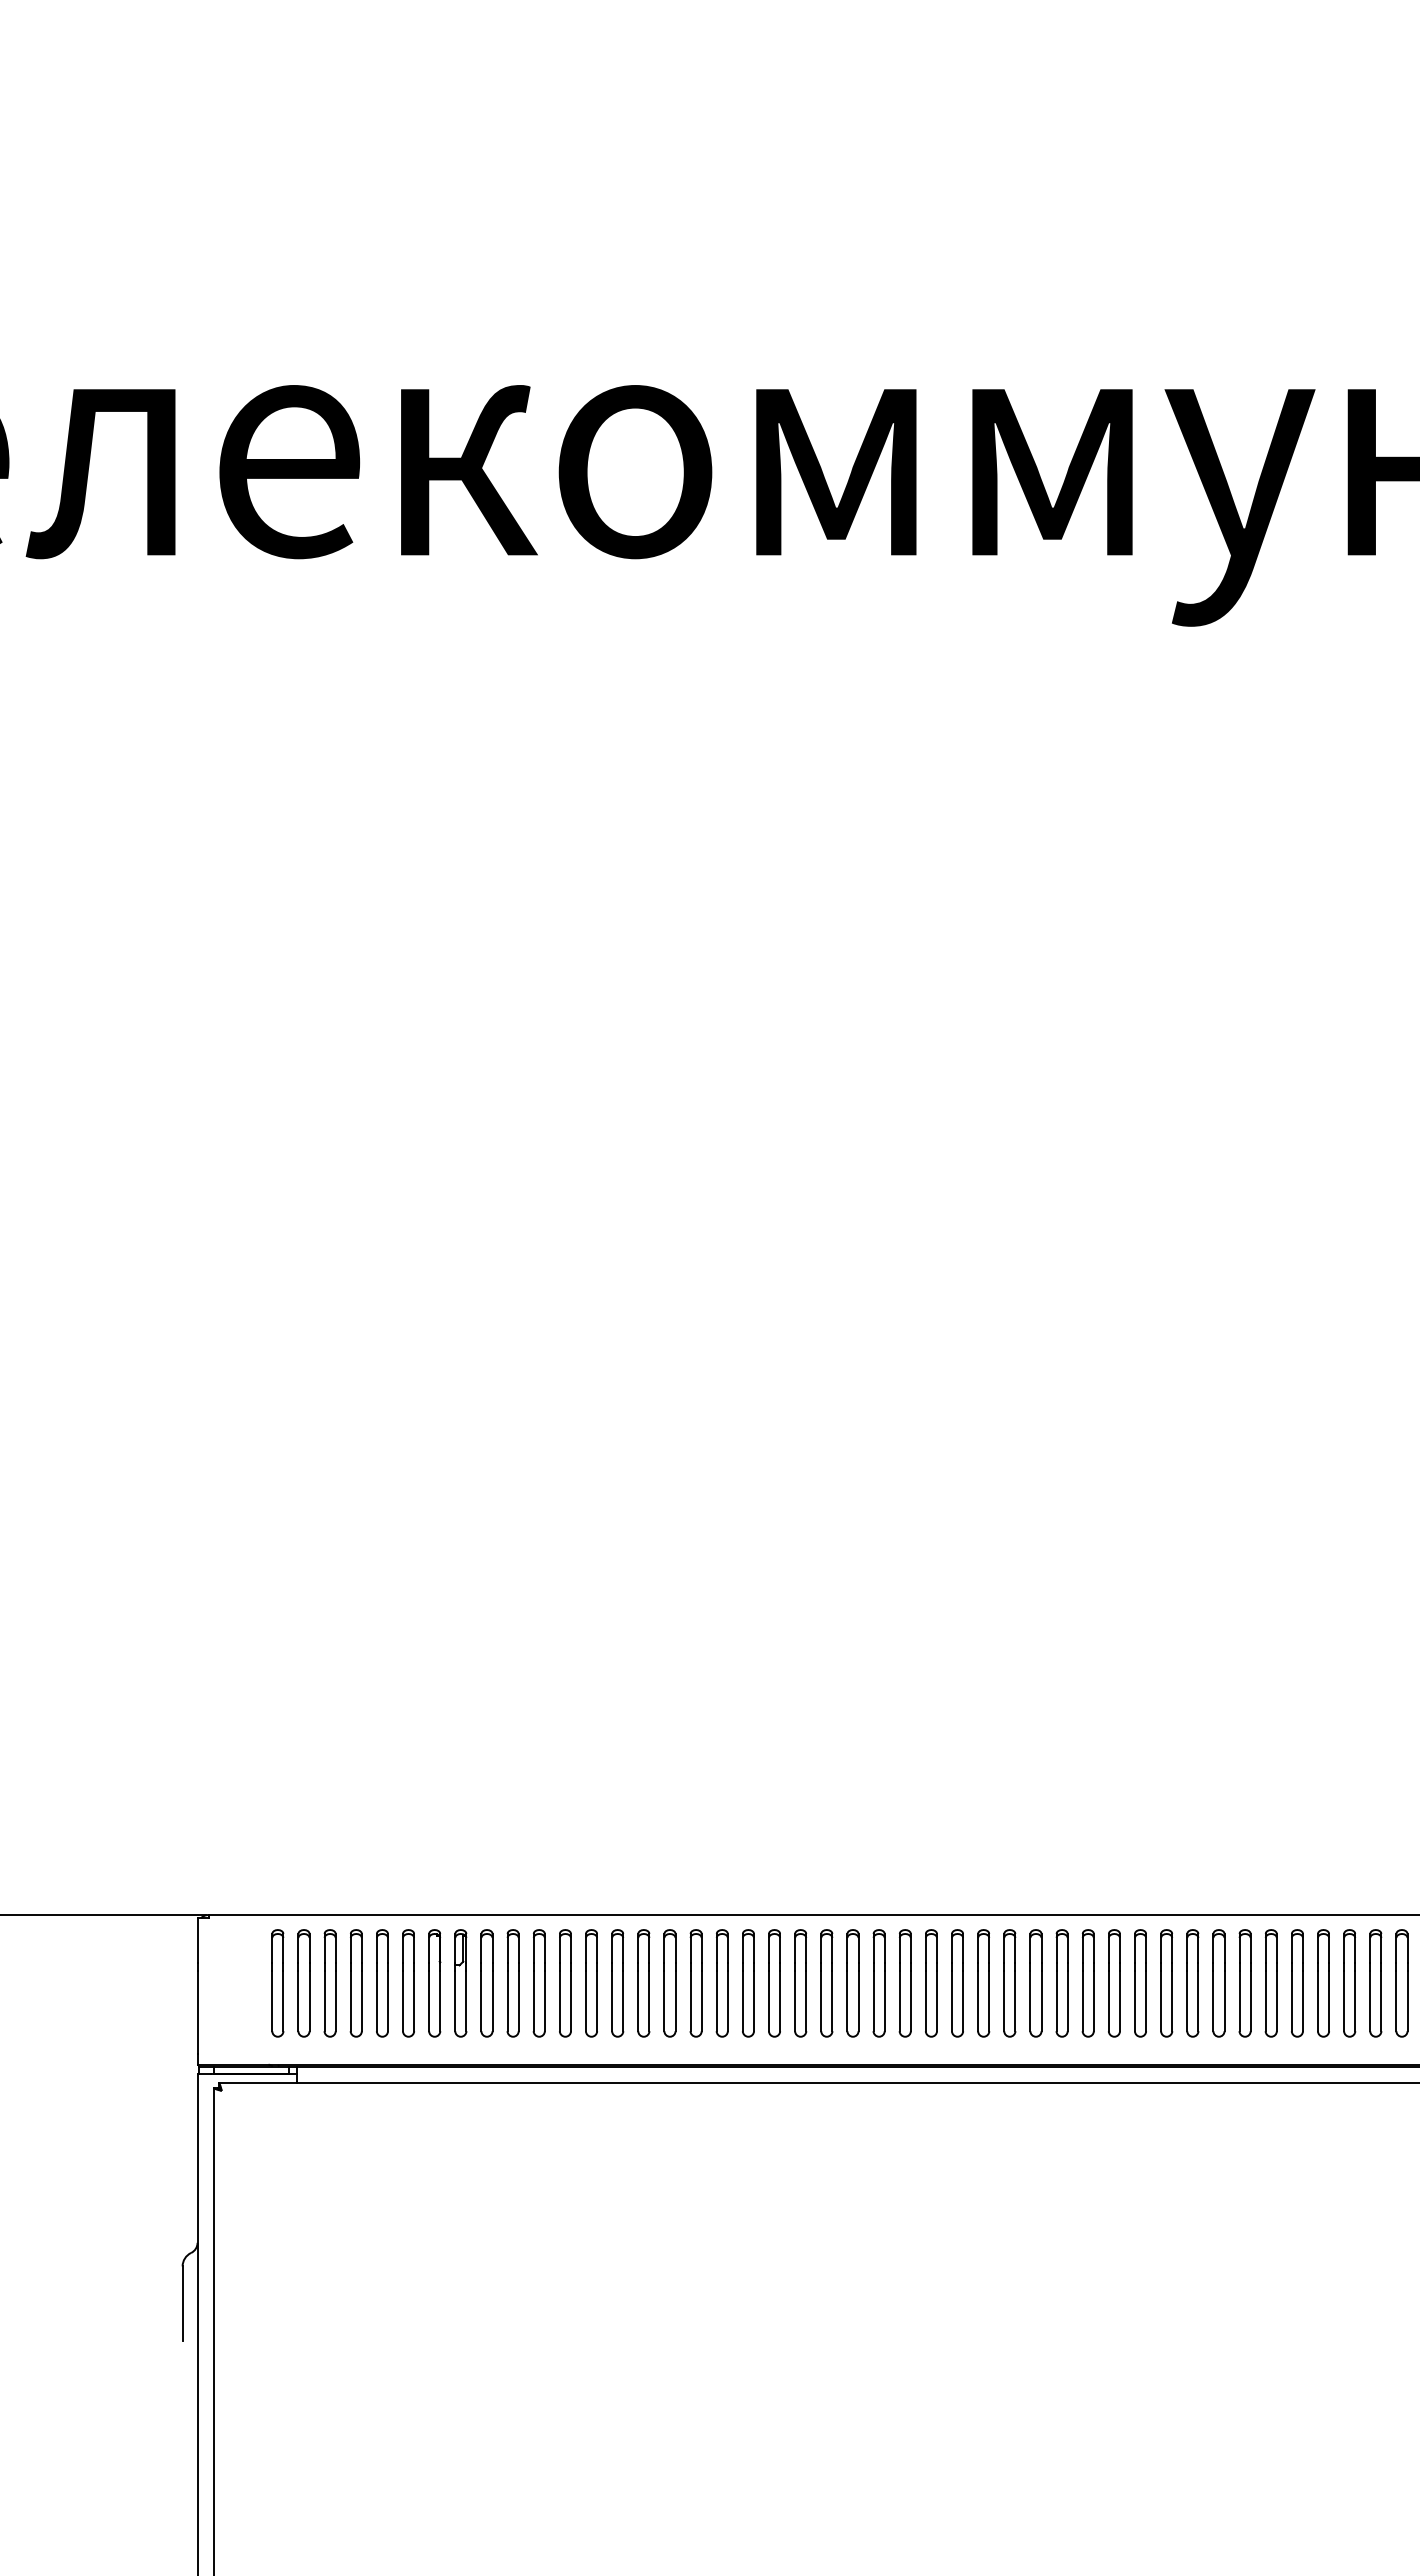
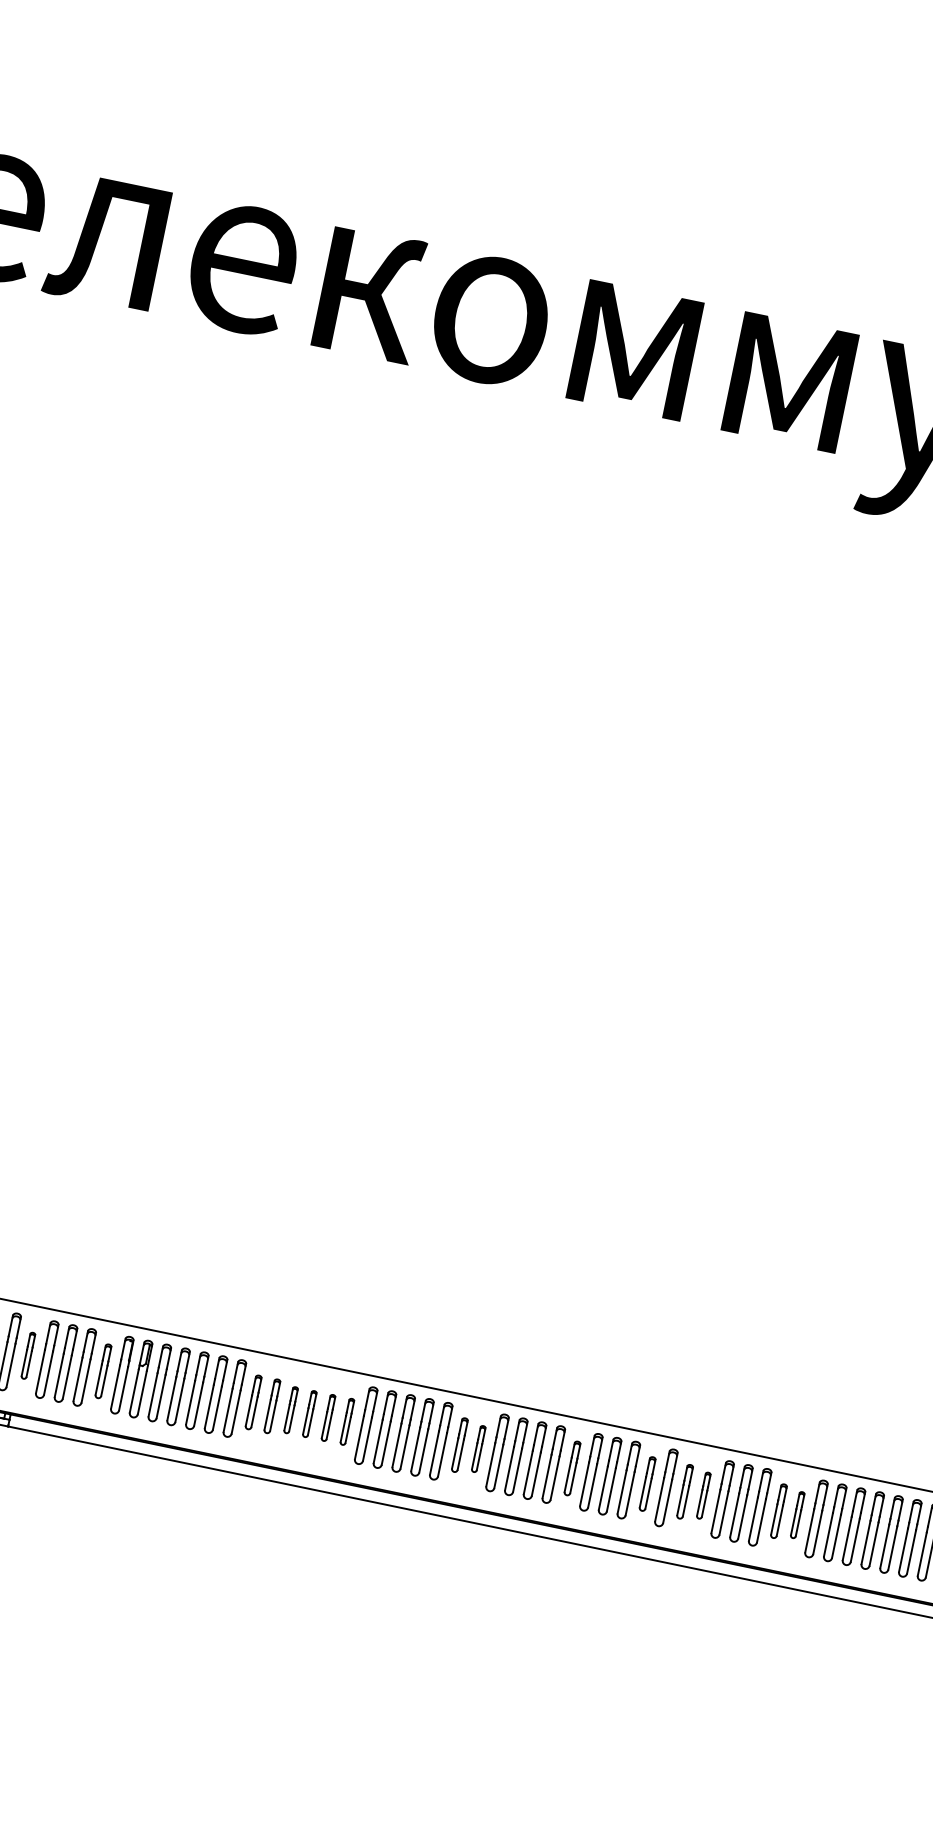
part: (303, 1983) -> (28, 1355), size x0.6
part: (408, 1983) -> (103, 1371), size x0.7
part: (617, 1983) -> (253, 1402), size x0.7
part: (643, 1983) -> (272, 1406), size x0.7
part: (669, 1983) -> (290, 1410), size x0.6
part: (695, 1983) -> (309, 1414), size x0.6
part: (721, 1983) -> (328, 1417), size x0.6
part: (748, 1983) -> (347, 1421), size x0.6
part: (904, 1983) -> (459, 1445), size x0.7
part: (931, 1983) -> (478, 1449), size x0.6
part: (1061, 1983) -> (572, 1468), size x0.7
part: (1166, 1983) -> (647, 1484), size x0.7
part: (1218, 1983) -> (684, 1491), size x0.7
part: (1244, 1983) -> (703, 1495), size x0.6
part: (1349, 1983) -> (778, 1511), size x0.7
part: (1375, 1983) -> (797, 1515), size x0.6

